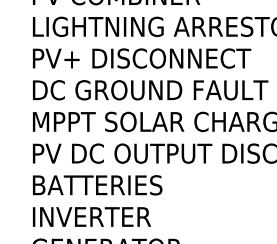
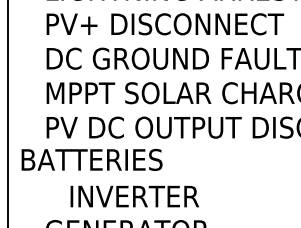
text: (97, 185) -> (91, 160), moved
text: (91, 216) -> (134, 196), moved

